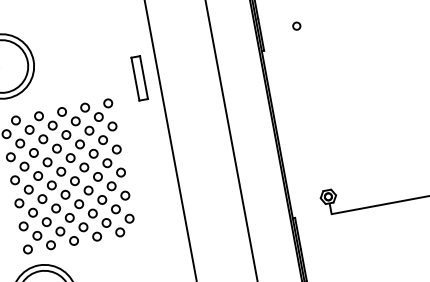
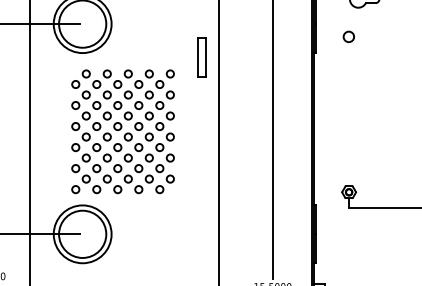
circle: (297, 25) -> (349, 36), size x1.6

